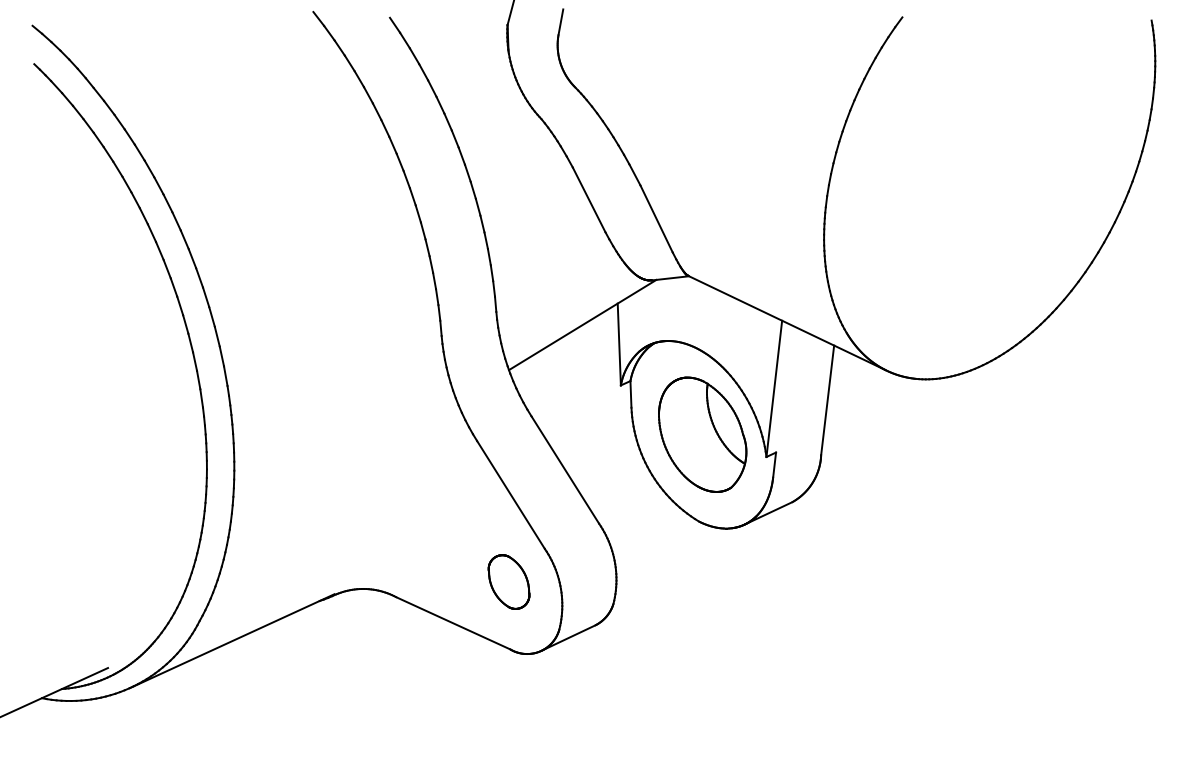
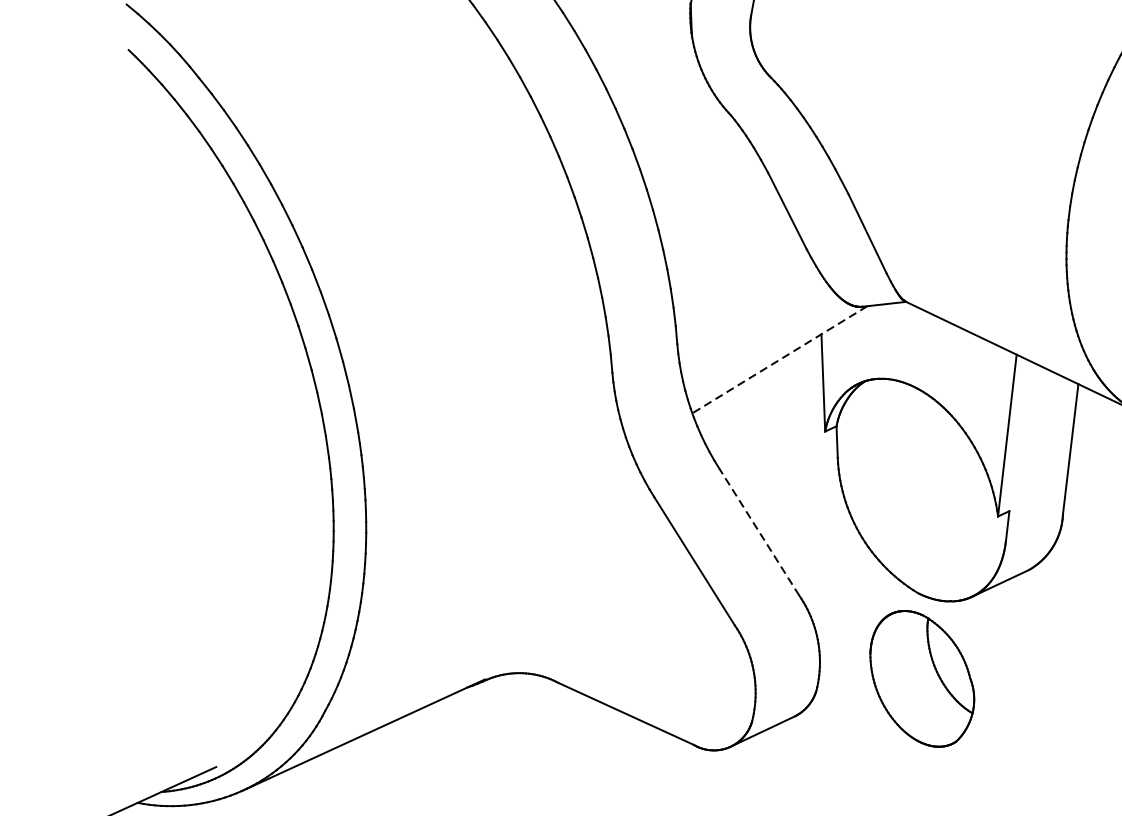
line: (582, 325) -> (779, 360), solid -> dashed
part: (702, 434) -> (922, 678), moved
line: (565, 469) -> (759, 531), solid -> dashed
part: (508, 581) -> (691, 664), removed

